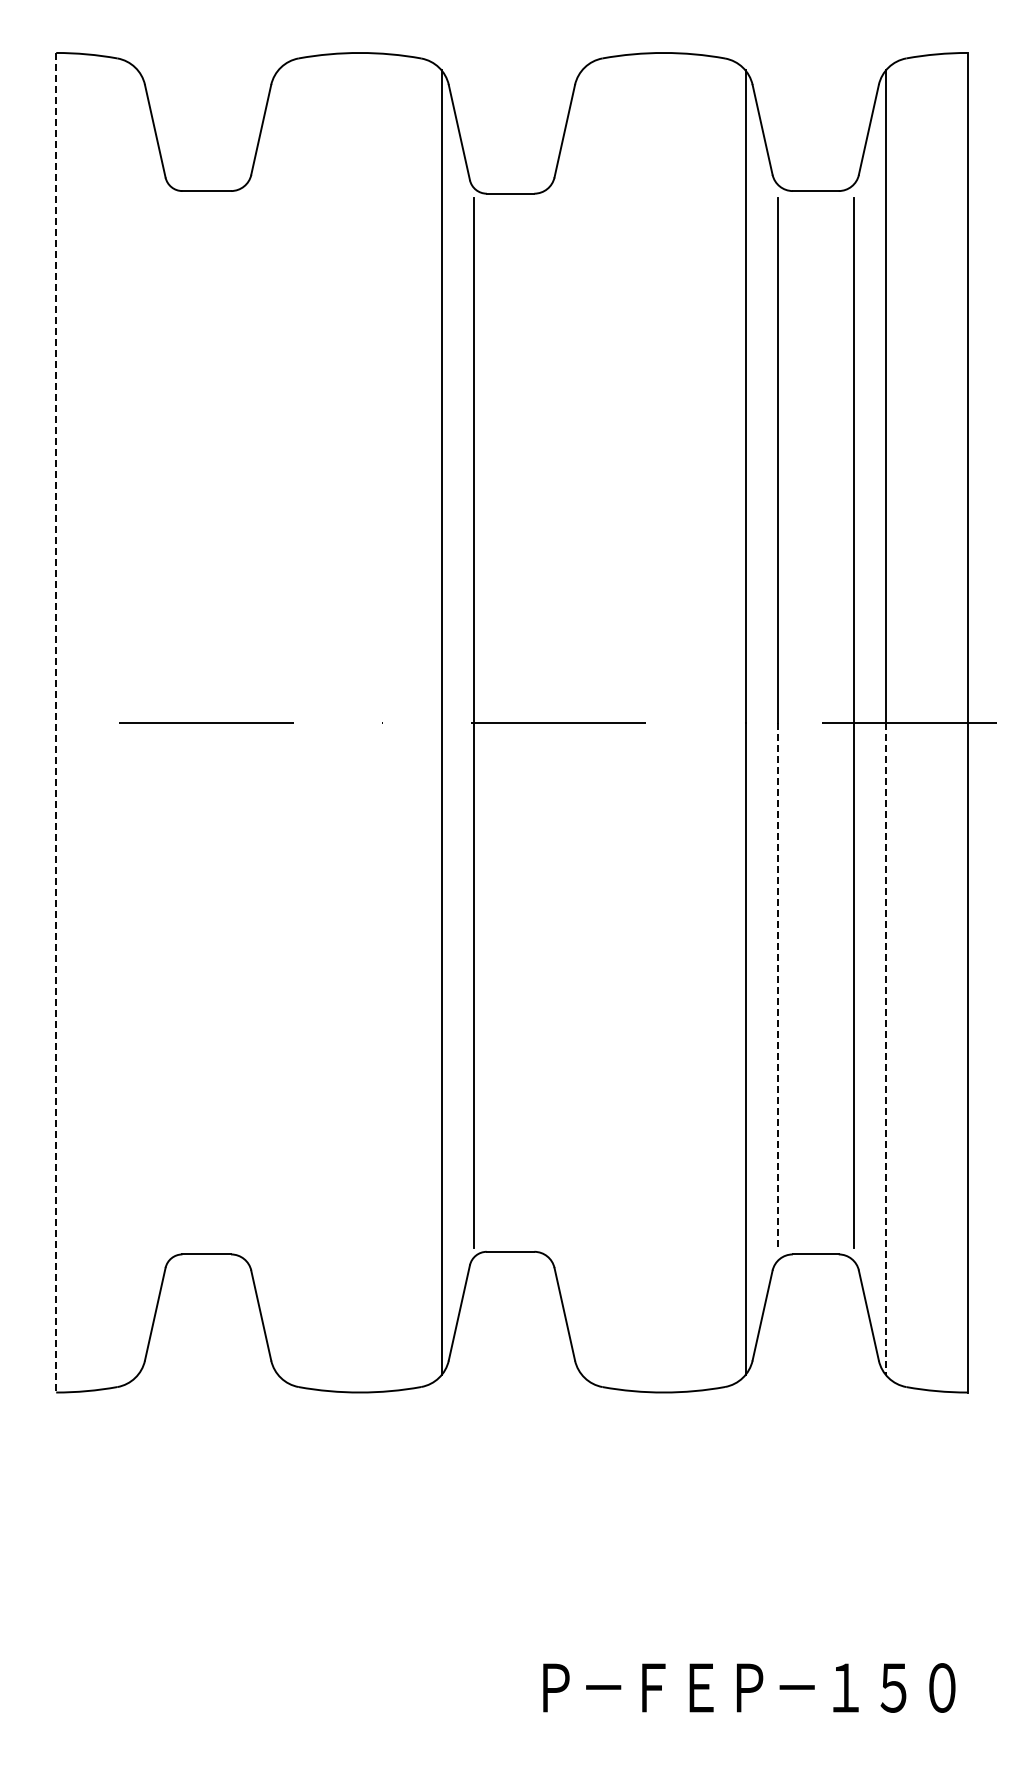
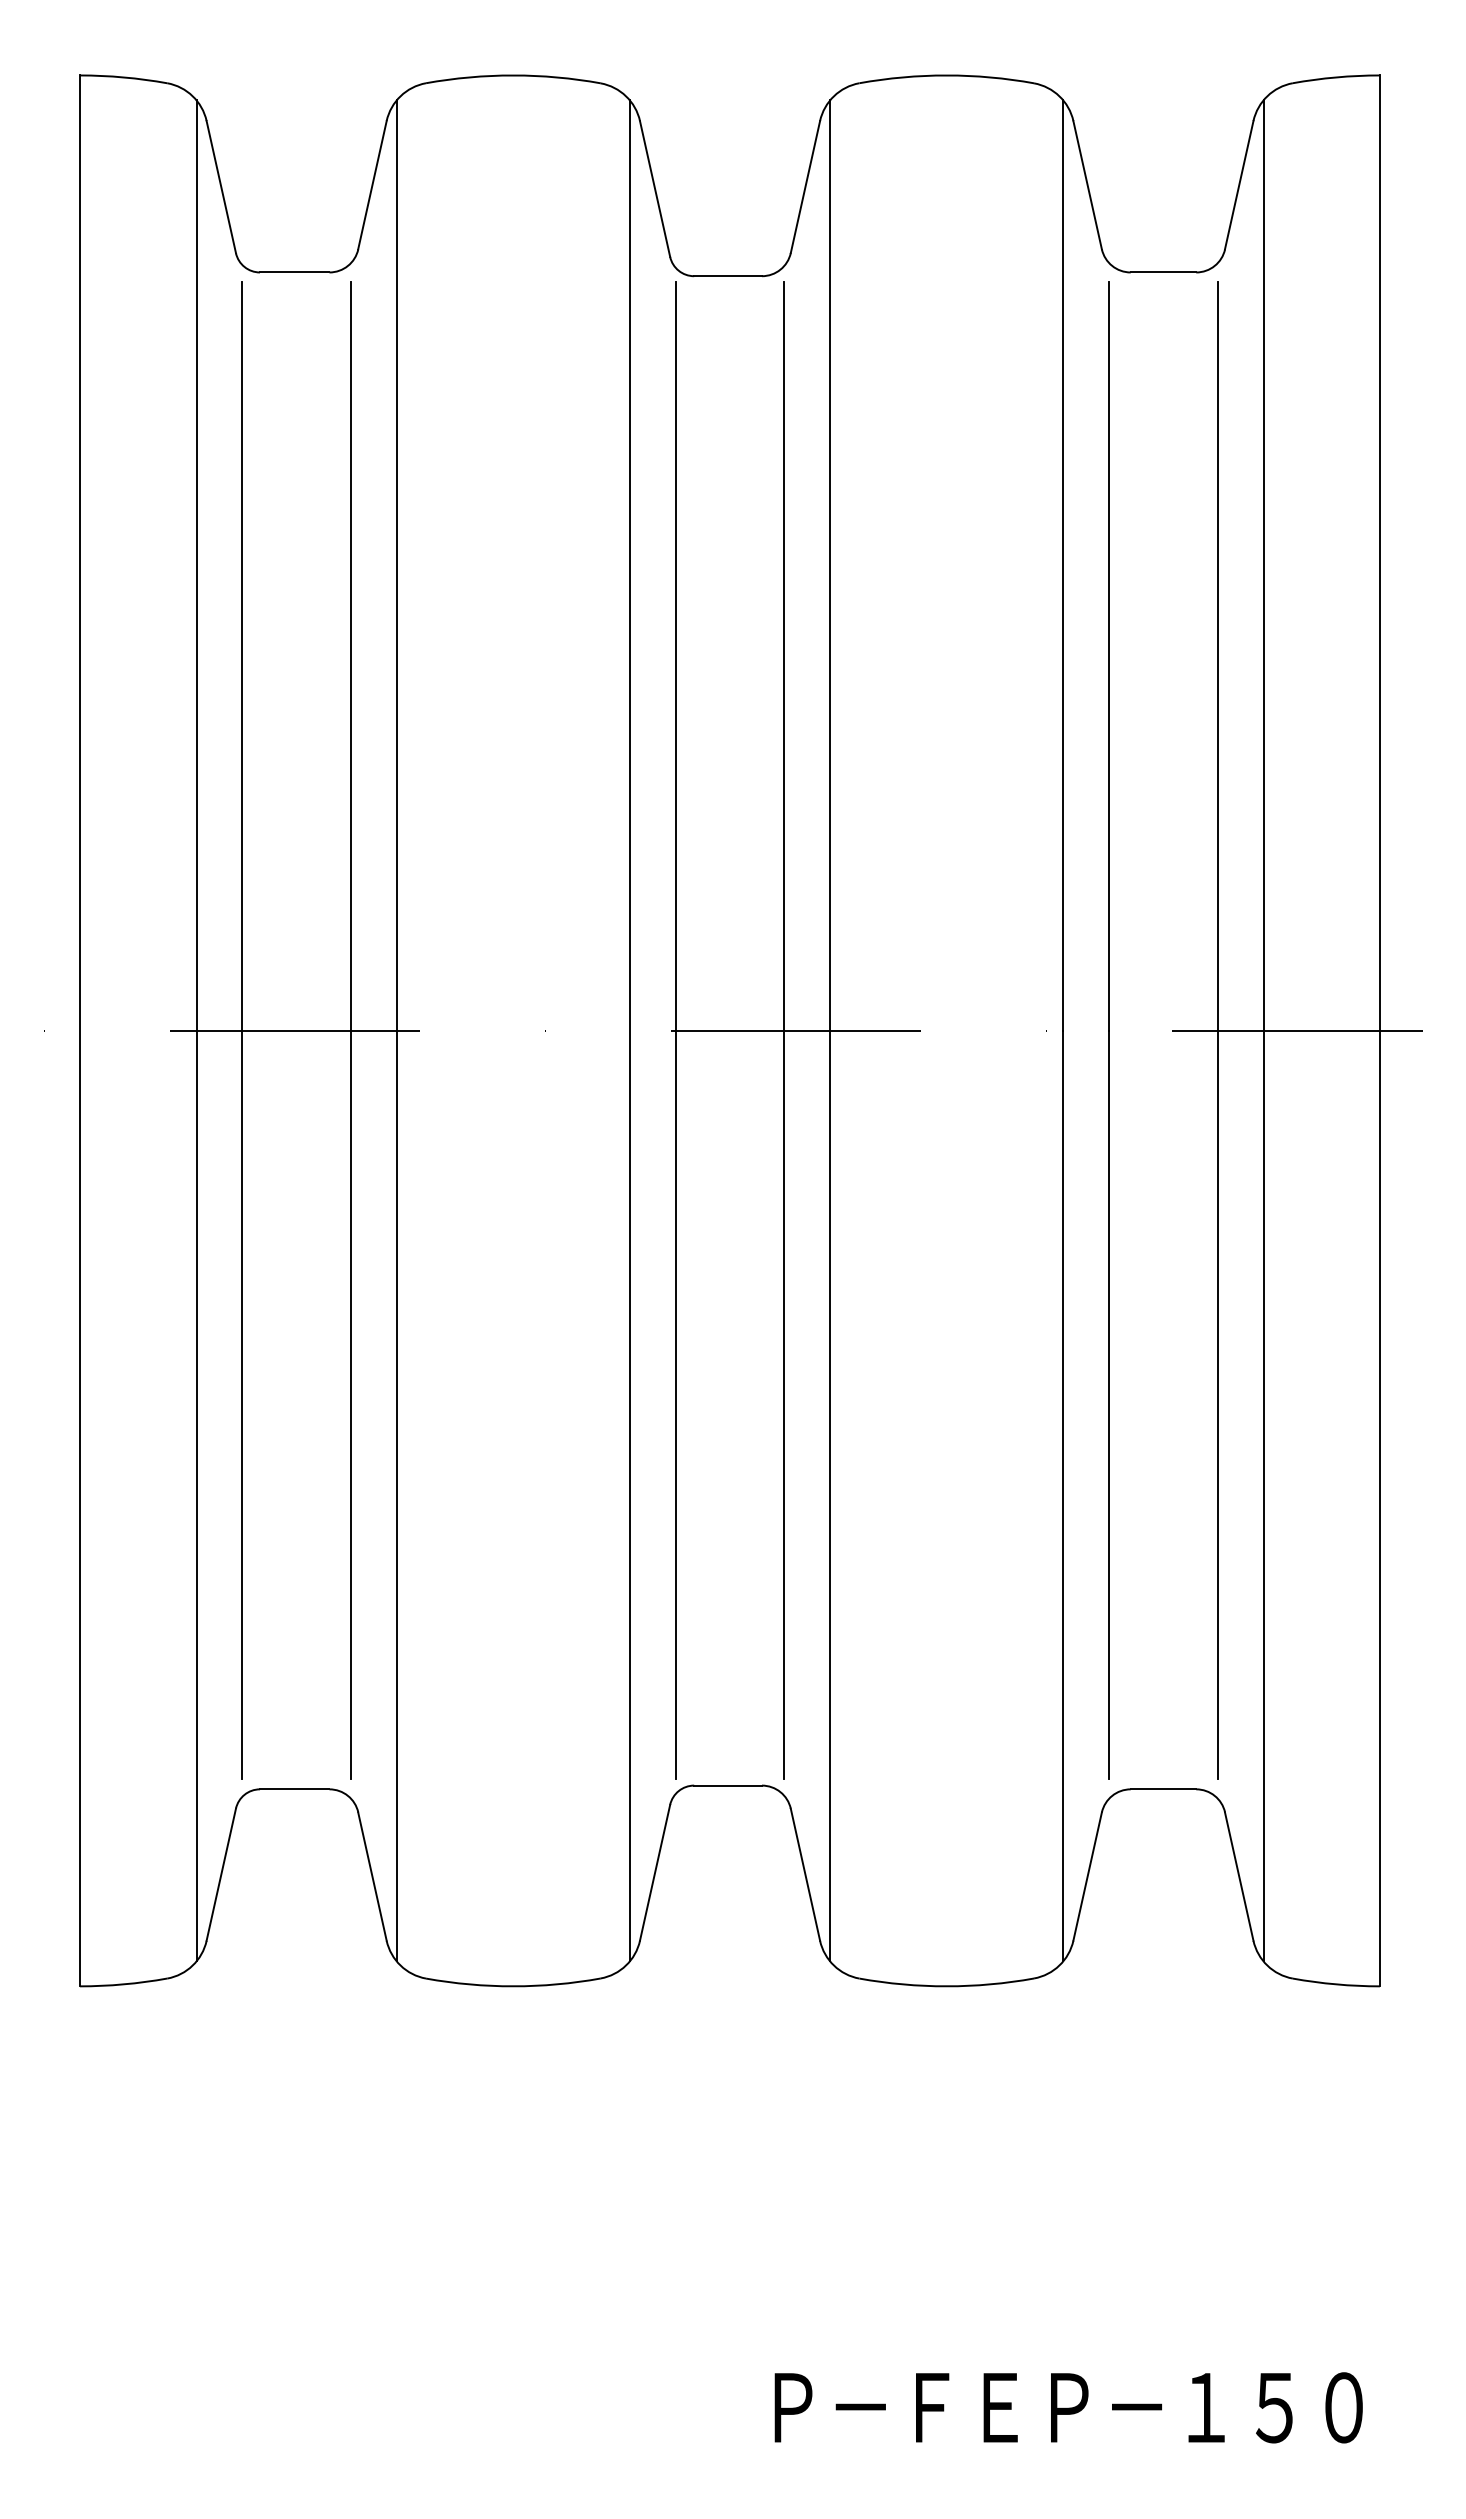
line: (56, 722) -> (80, 1030), dashed -> solid
line: (137, 722) -> (195, 1030), added
line: (170, 722) -> (242, 1030), added
line: (246, 722) -> (351, 1030), added
line: (278, 722) -> (397, 1030), added
line: (549, 722) -> (783, 1030), added
line: (582, 722) -> (830, 1030), added
line: (777, 985) -> (1108, 1405), dashed -> solid
line: (885, 1049) -> (1262, 1497), dashed -> solid

